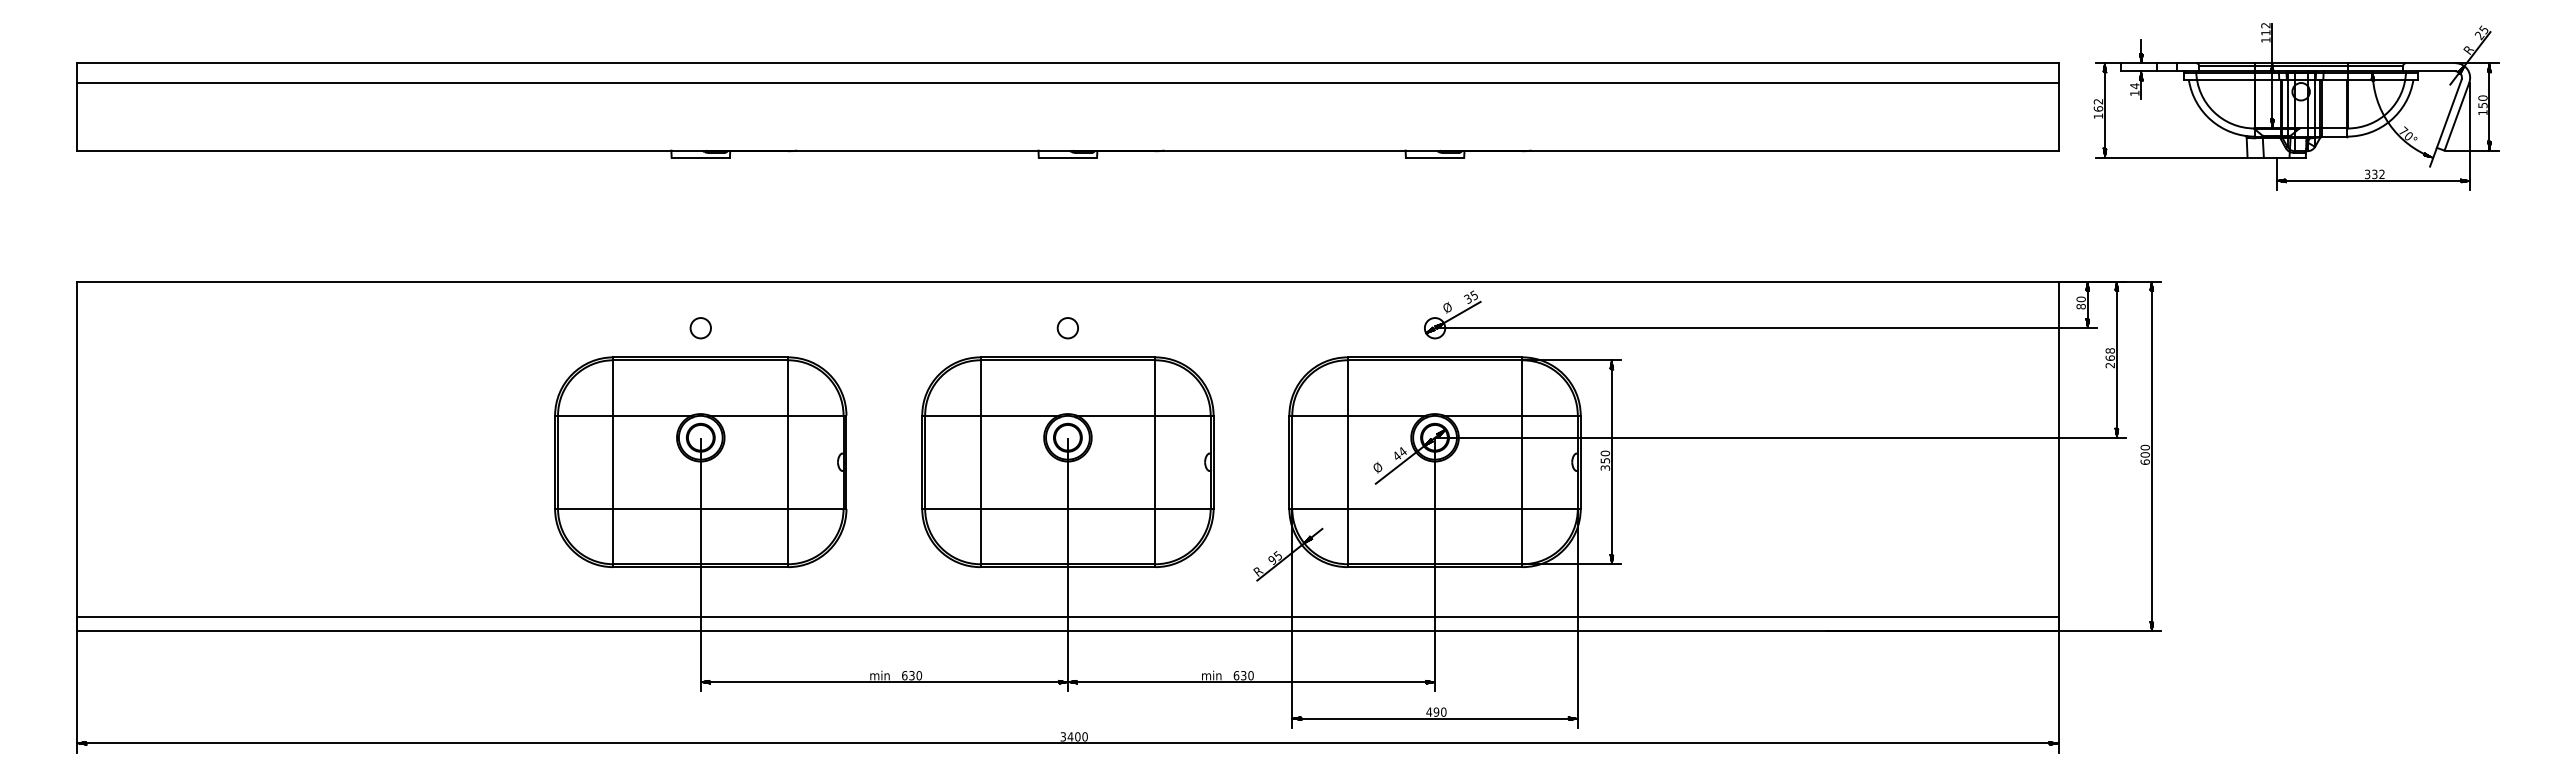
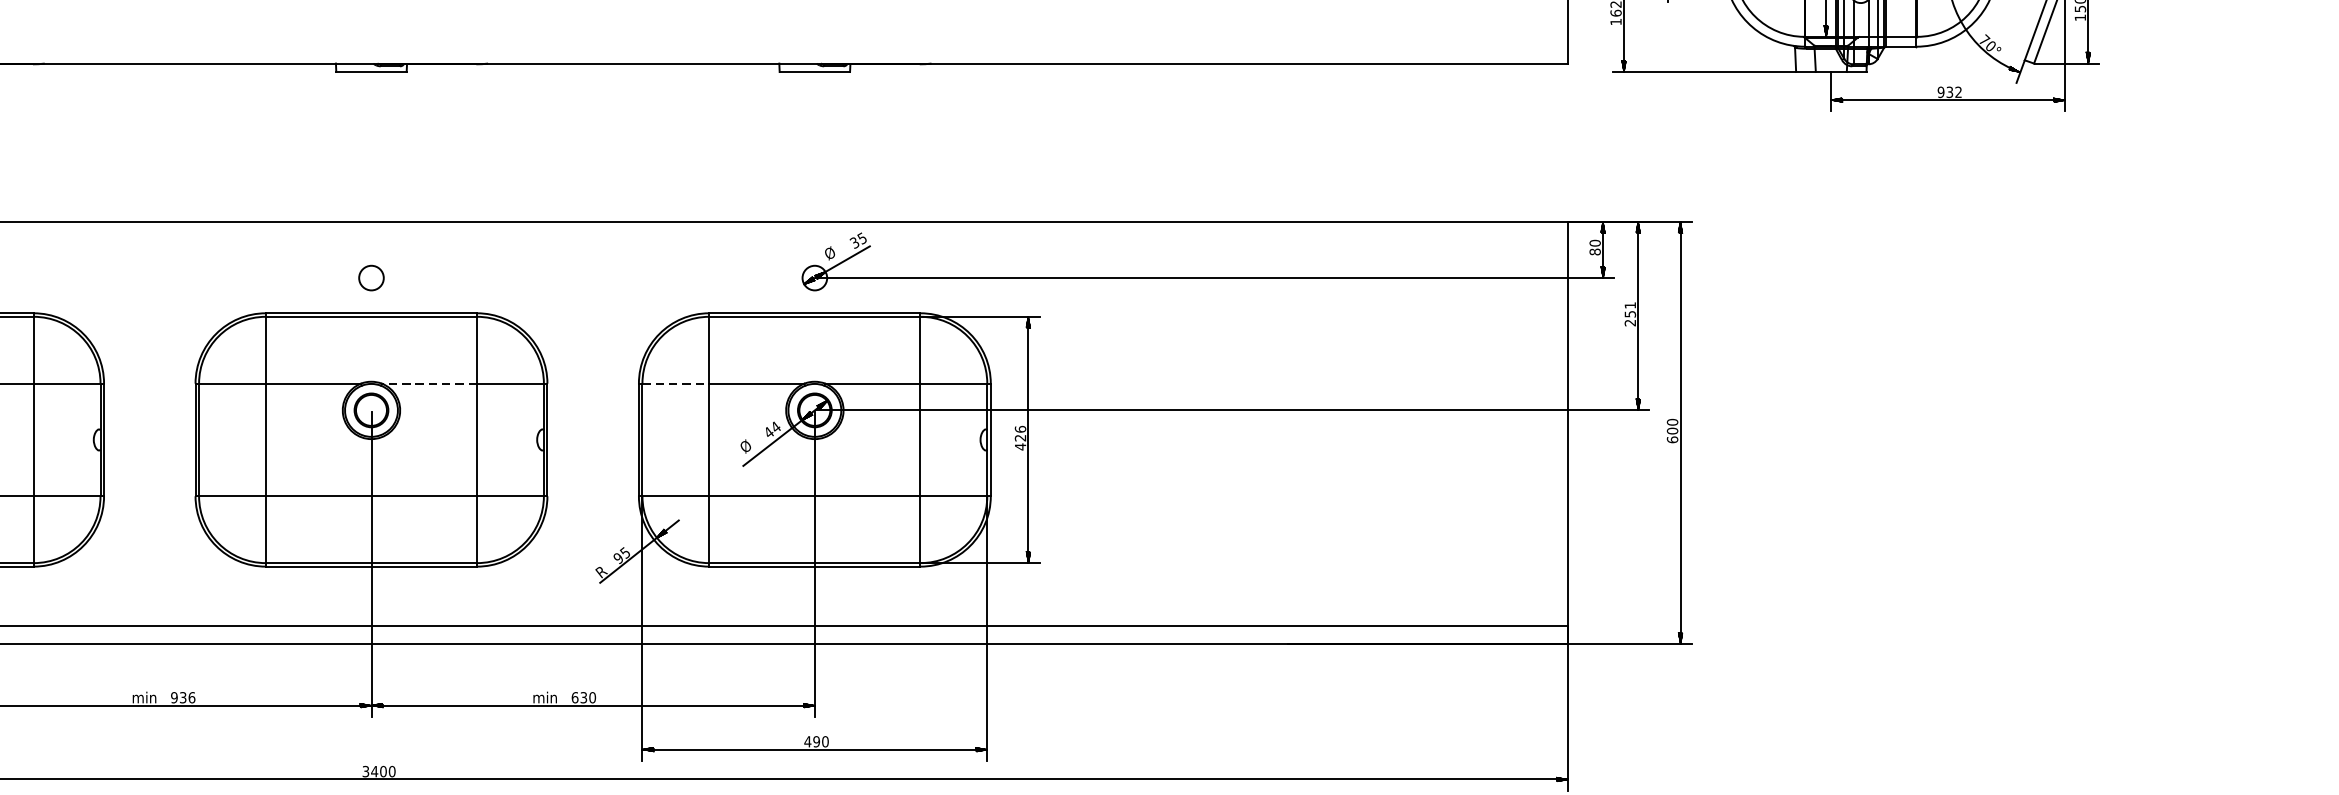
text: (2367, 173) -> (1940, 91), 332 -> 932
text: (2109, 354) -> (1629, 309), 268 -> 251
line: (1115, 415) -> (428, 383), solid -> dashed
line: (1319, 415) -> (675, 383), solid -> dashed
text: (1605, 460) -> (1020, 437), 350 -> 426
text: (912, 675) -> (183, 697), 630 -> 936

